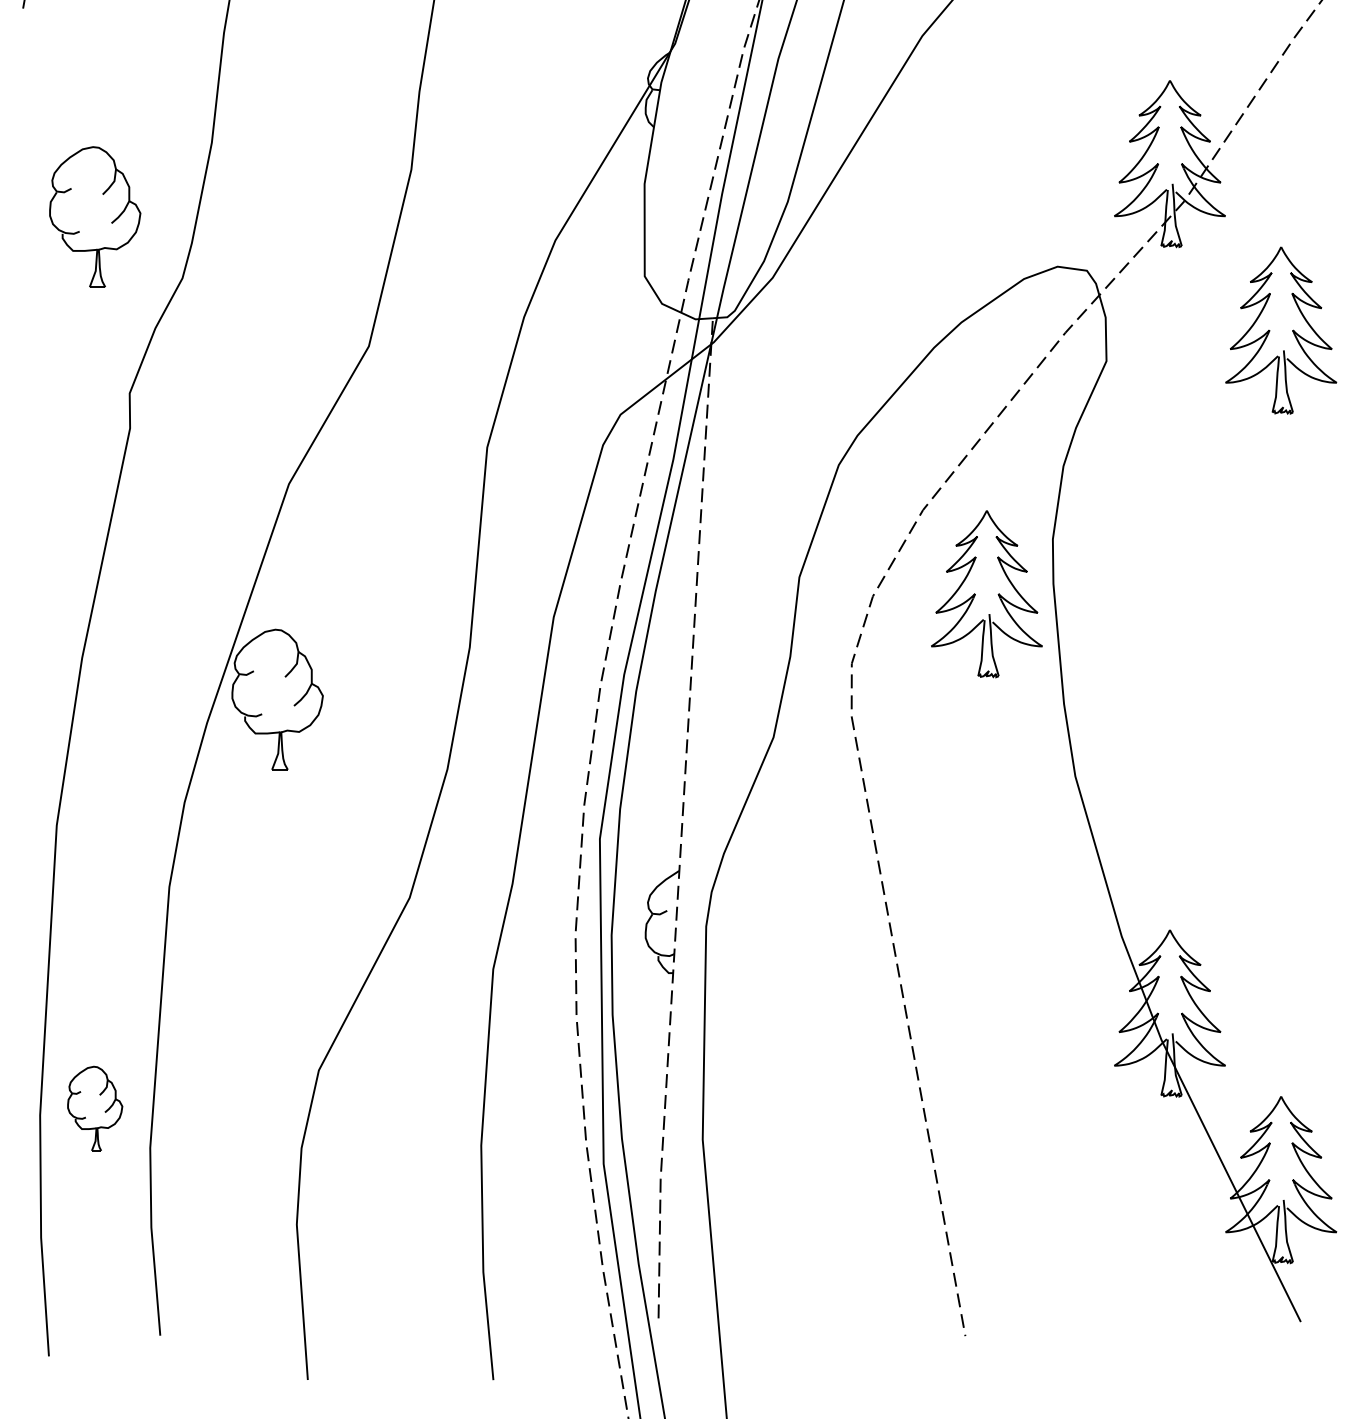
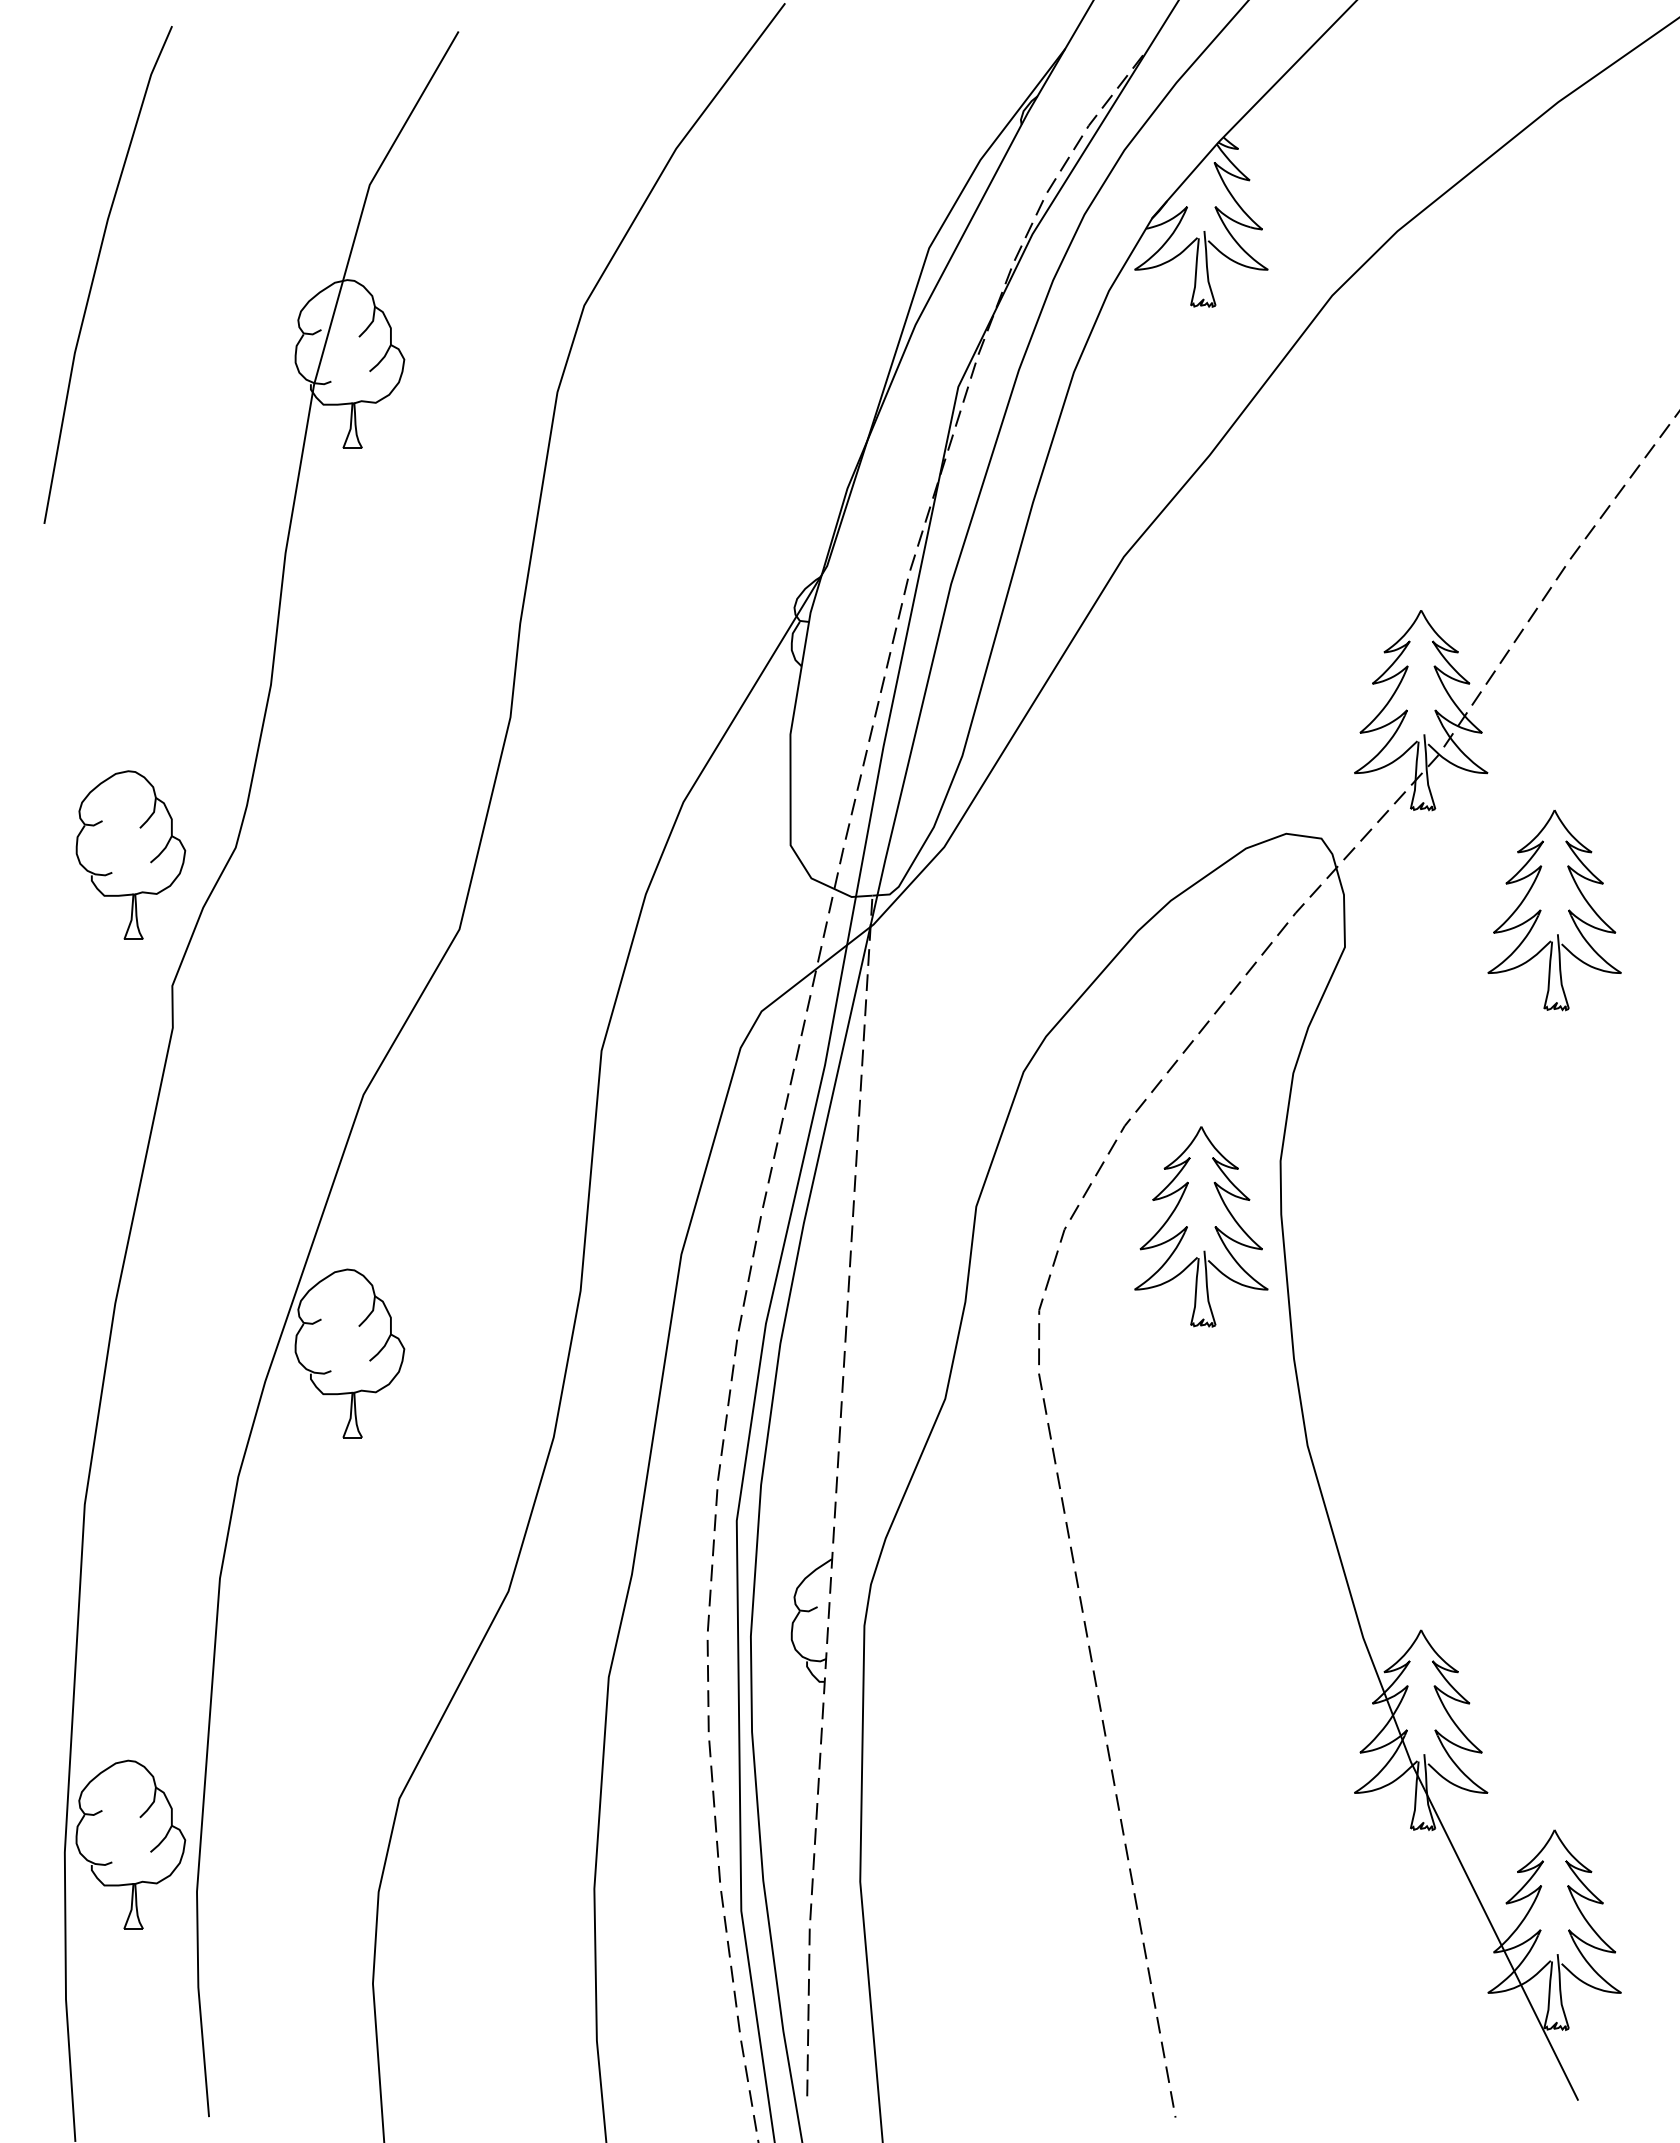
part: (94, 216) -> (130, 854), moved
part: (94, 1108) -> (130, 1844), size x1.67

